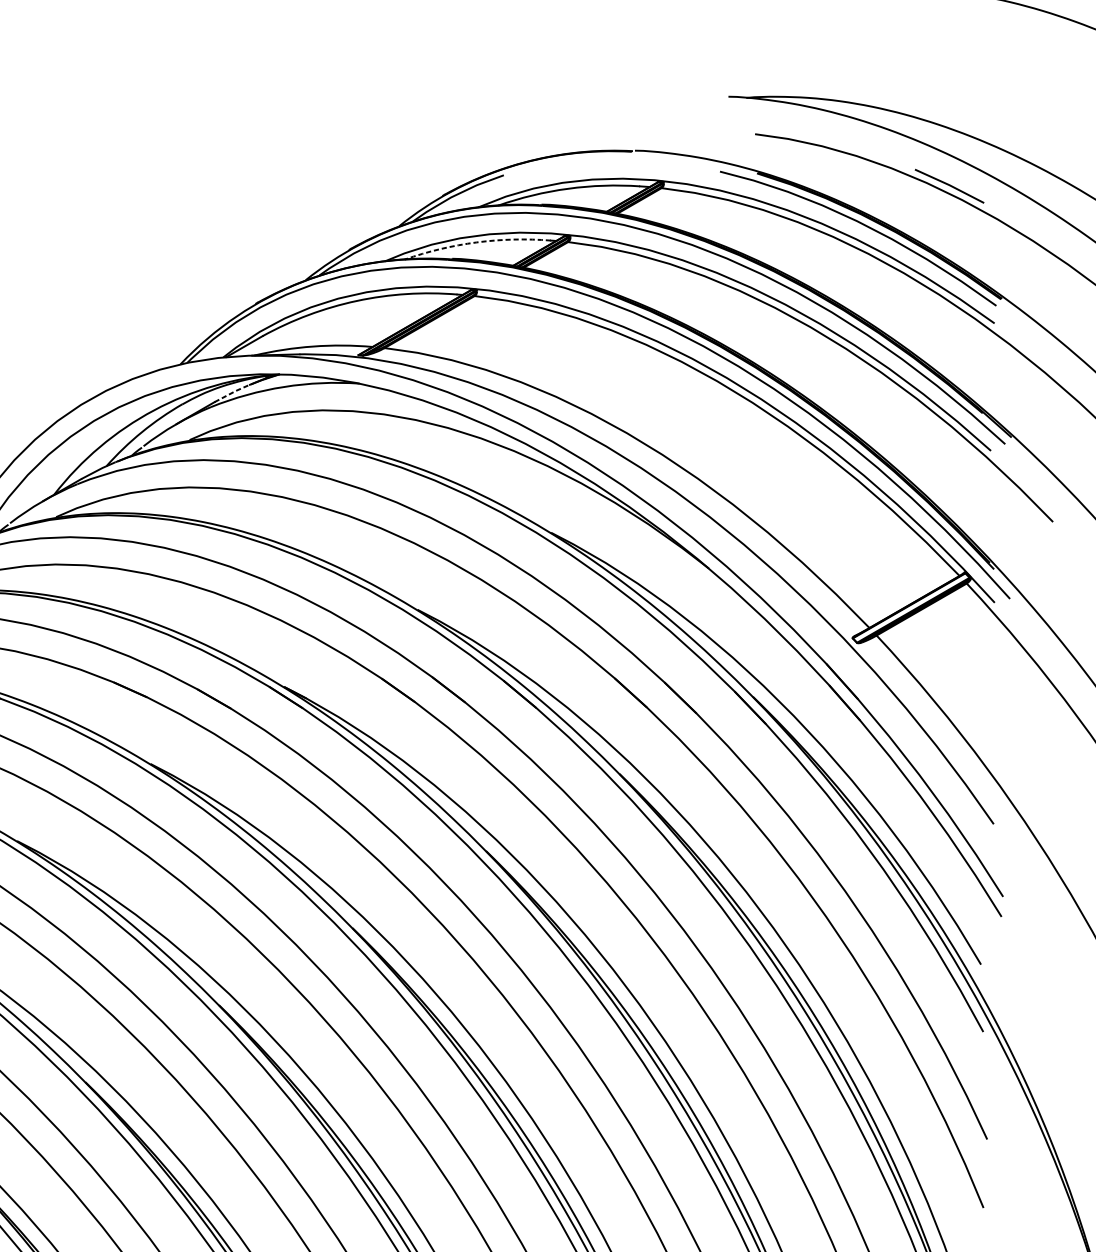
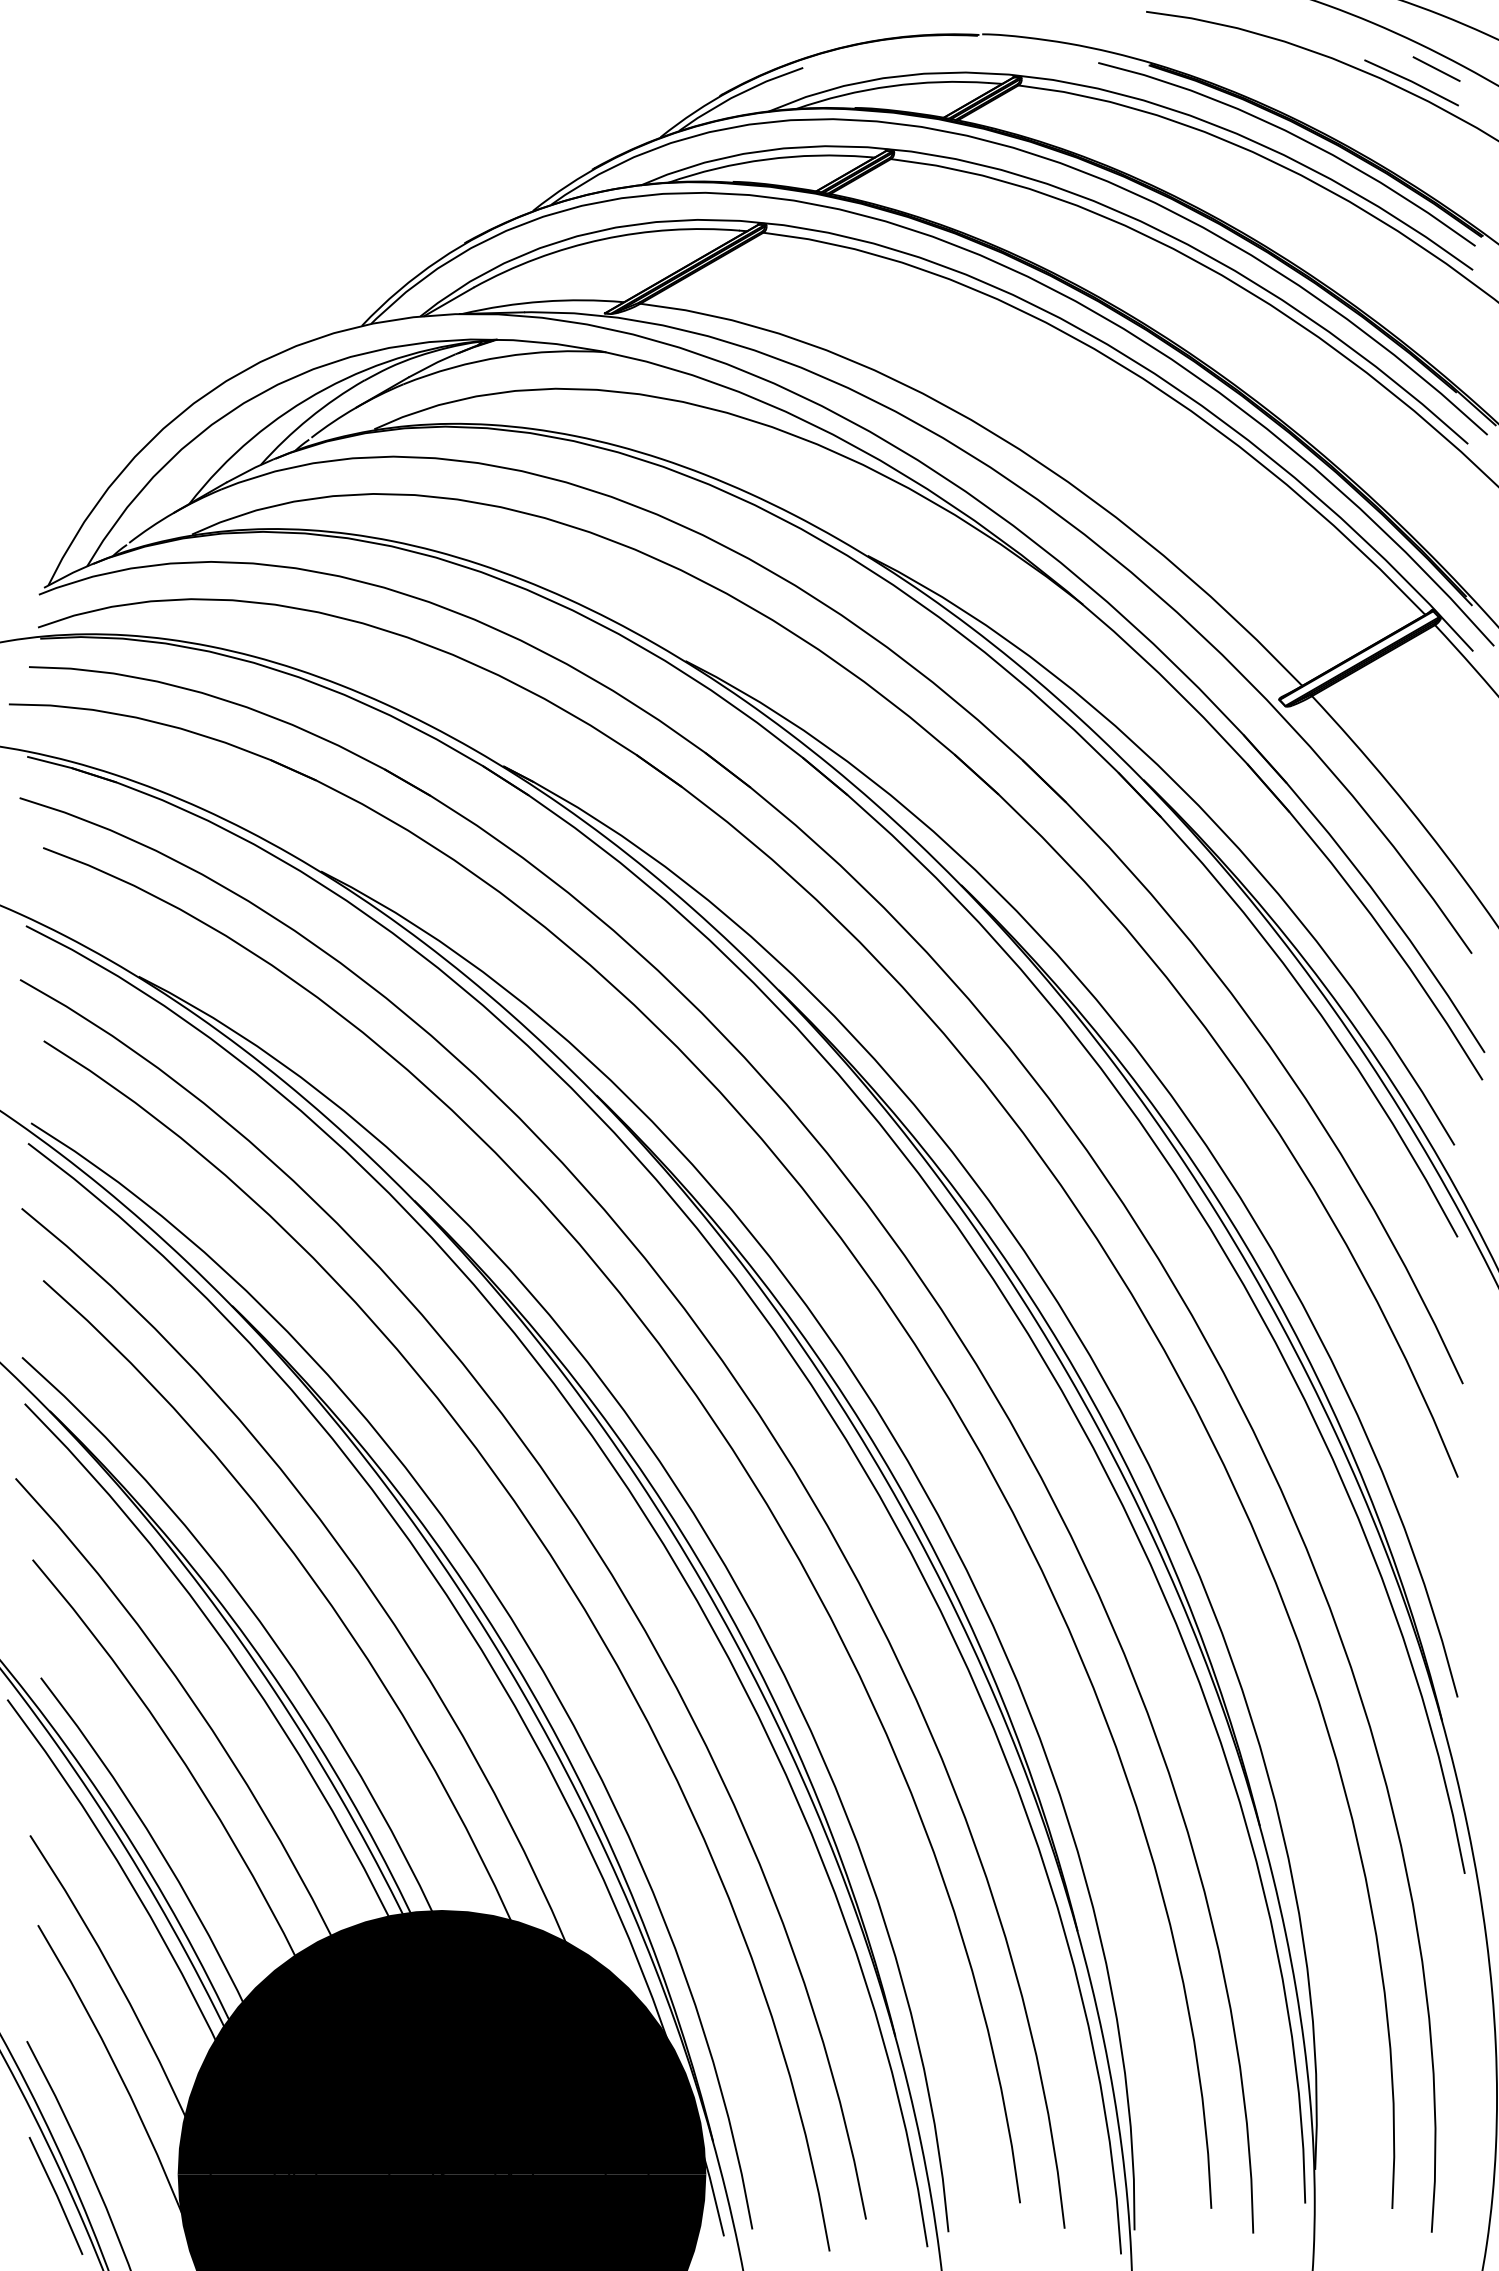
line: (967, 175) -> (1436, 68), added
arc: (476, 242) -> (766, 159), dashed -> solid
line: (232, 392) -> (432, 364), dashed -> solid

